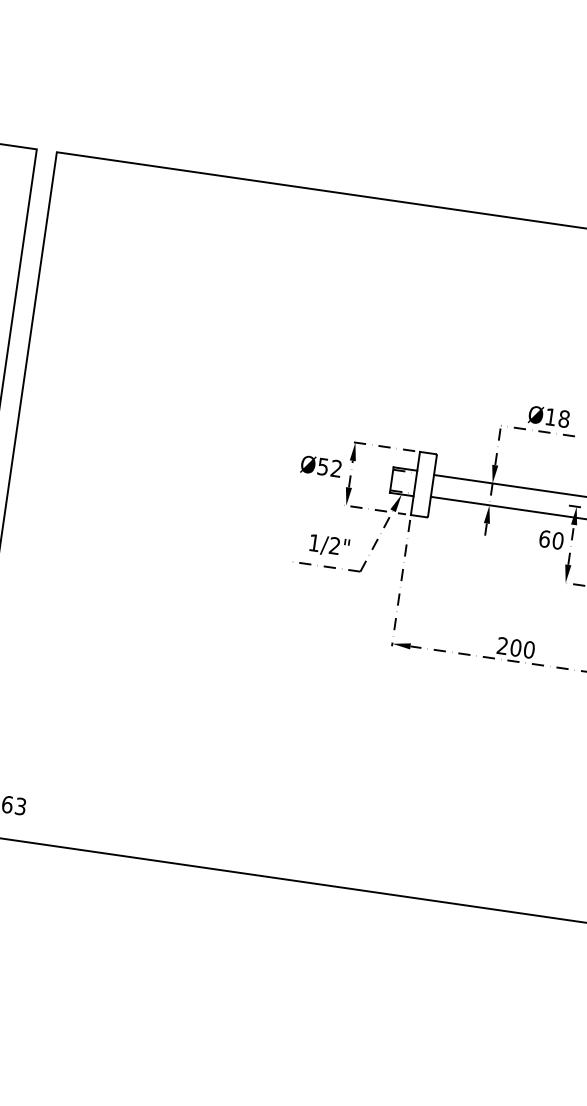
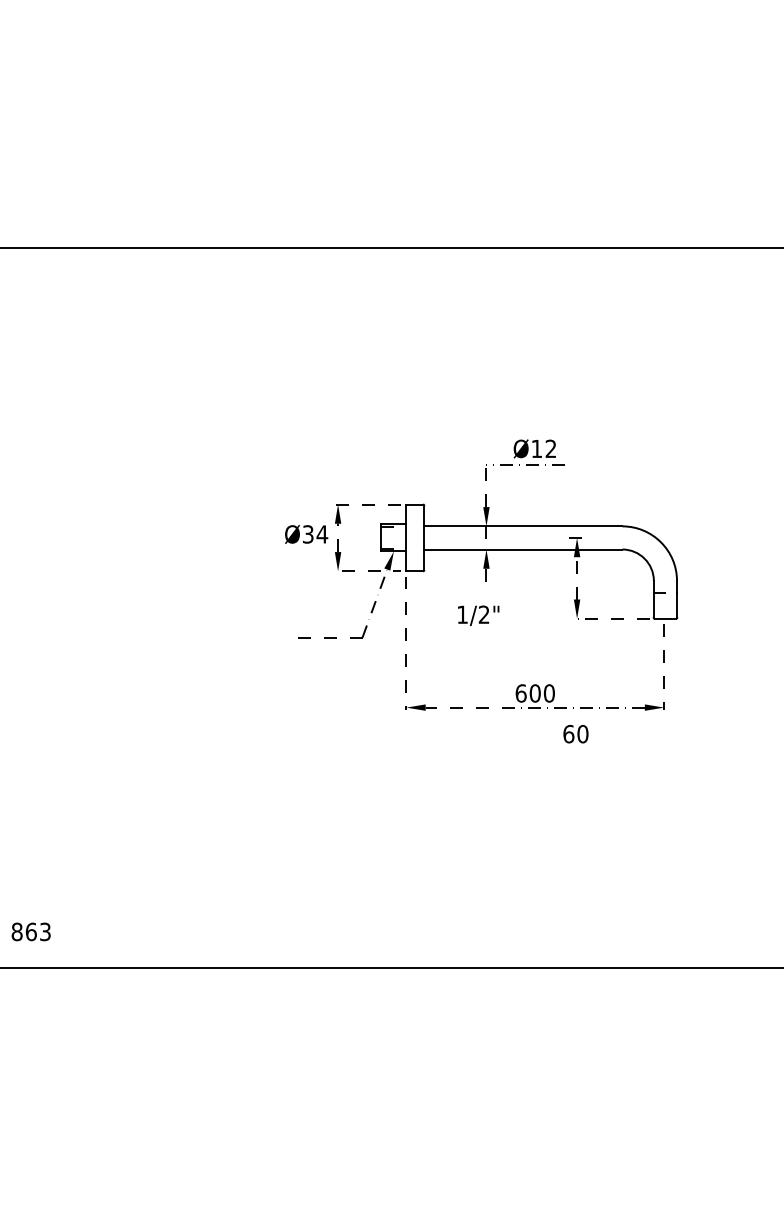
text: (563, 418) -> (550, 448), Ø18 -> Ø12
text: (330, 467) -> (315, 534), Ø52 -> Ø34
text: (551, 540) -> (575, 734), moved
text: (329, 545) -> (478, 615), moved
text: (502, 645) -> (520, 693), 200 -> 600

